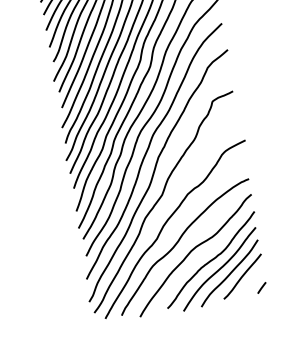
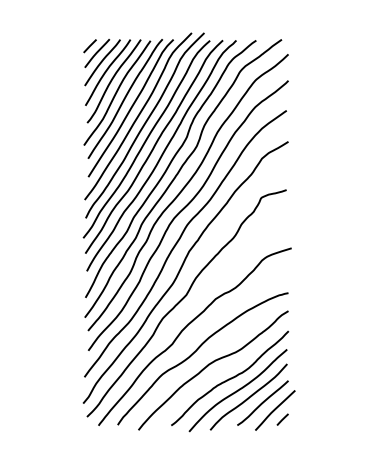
line: (254, 281) -> (275, 410), added

